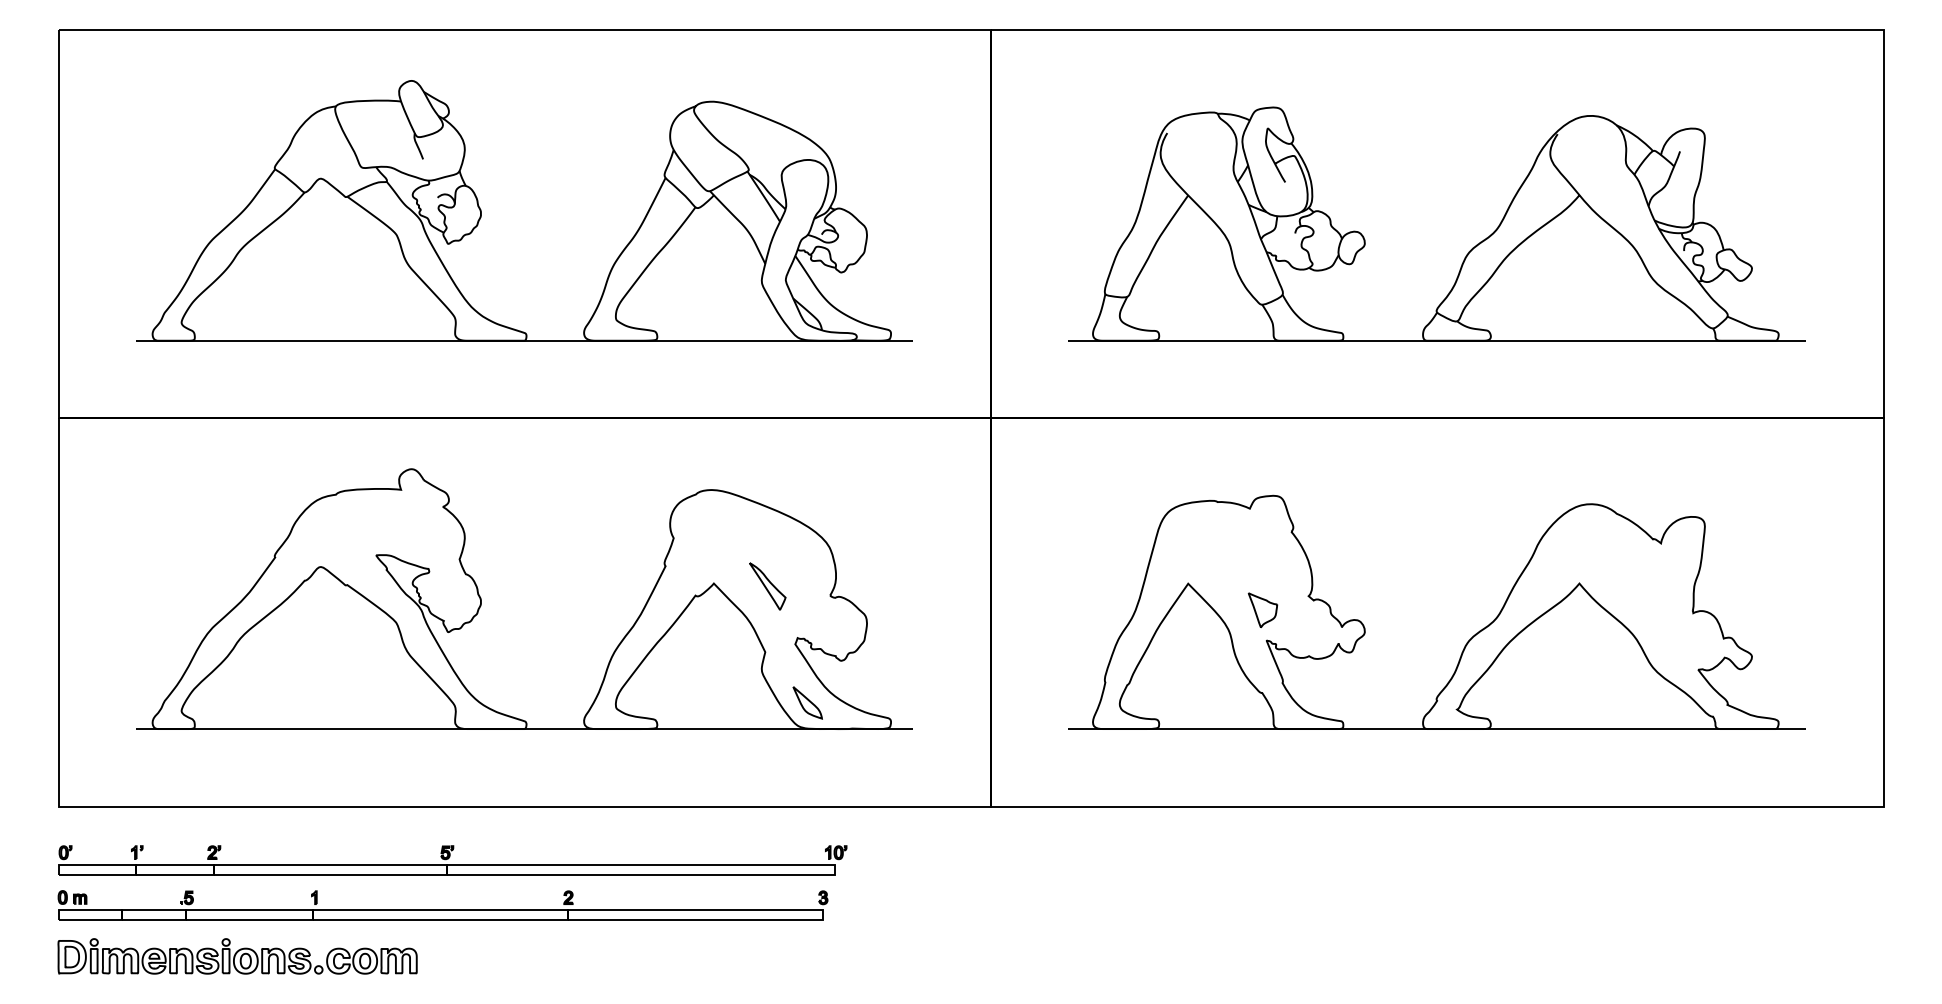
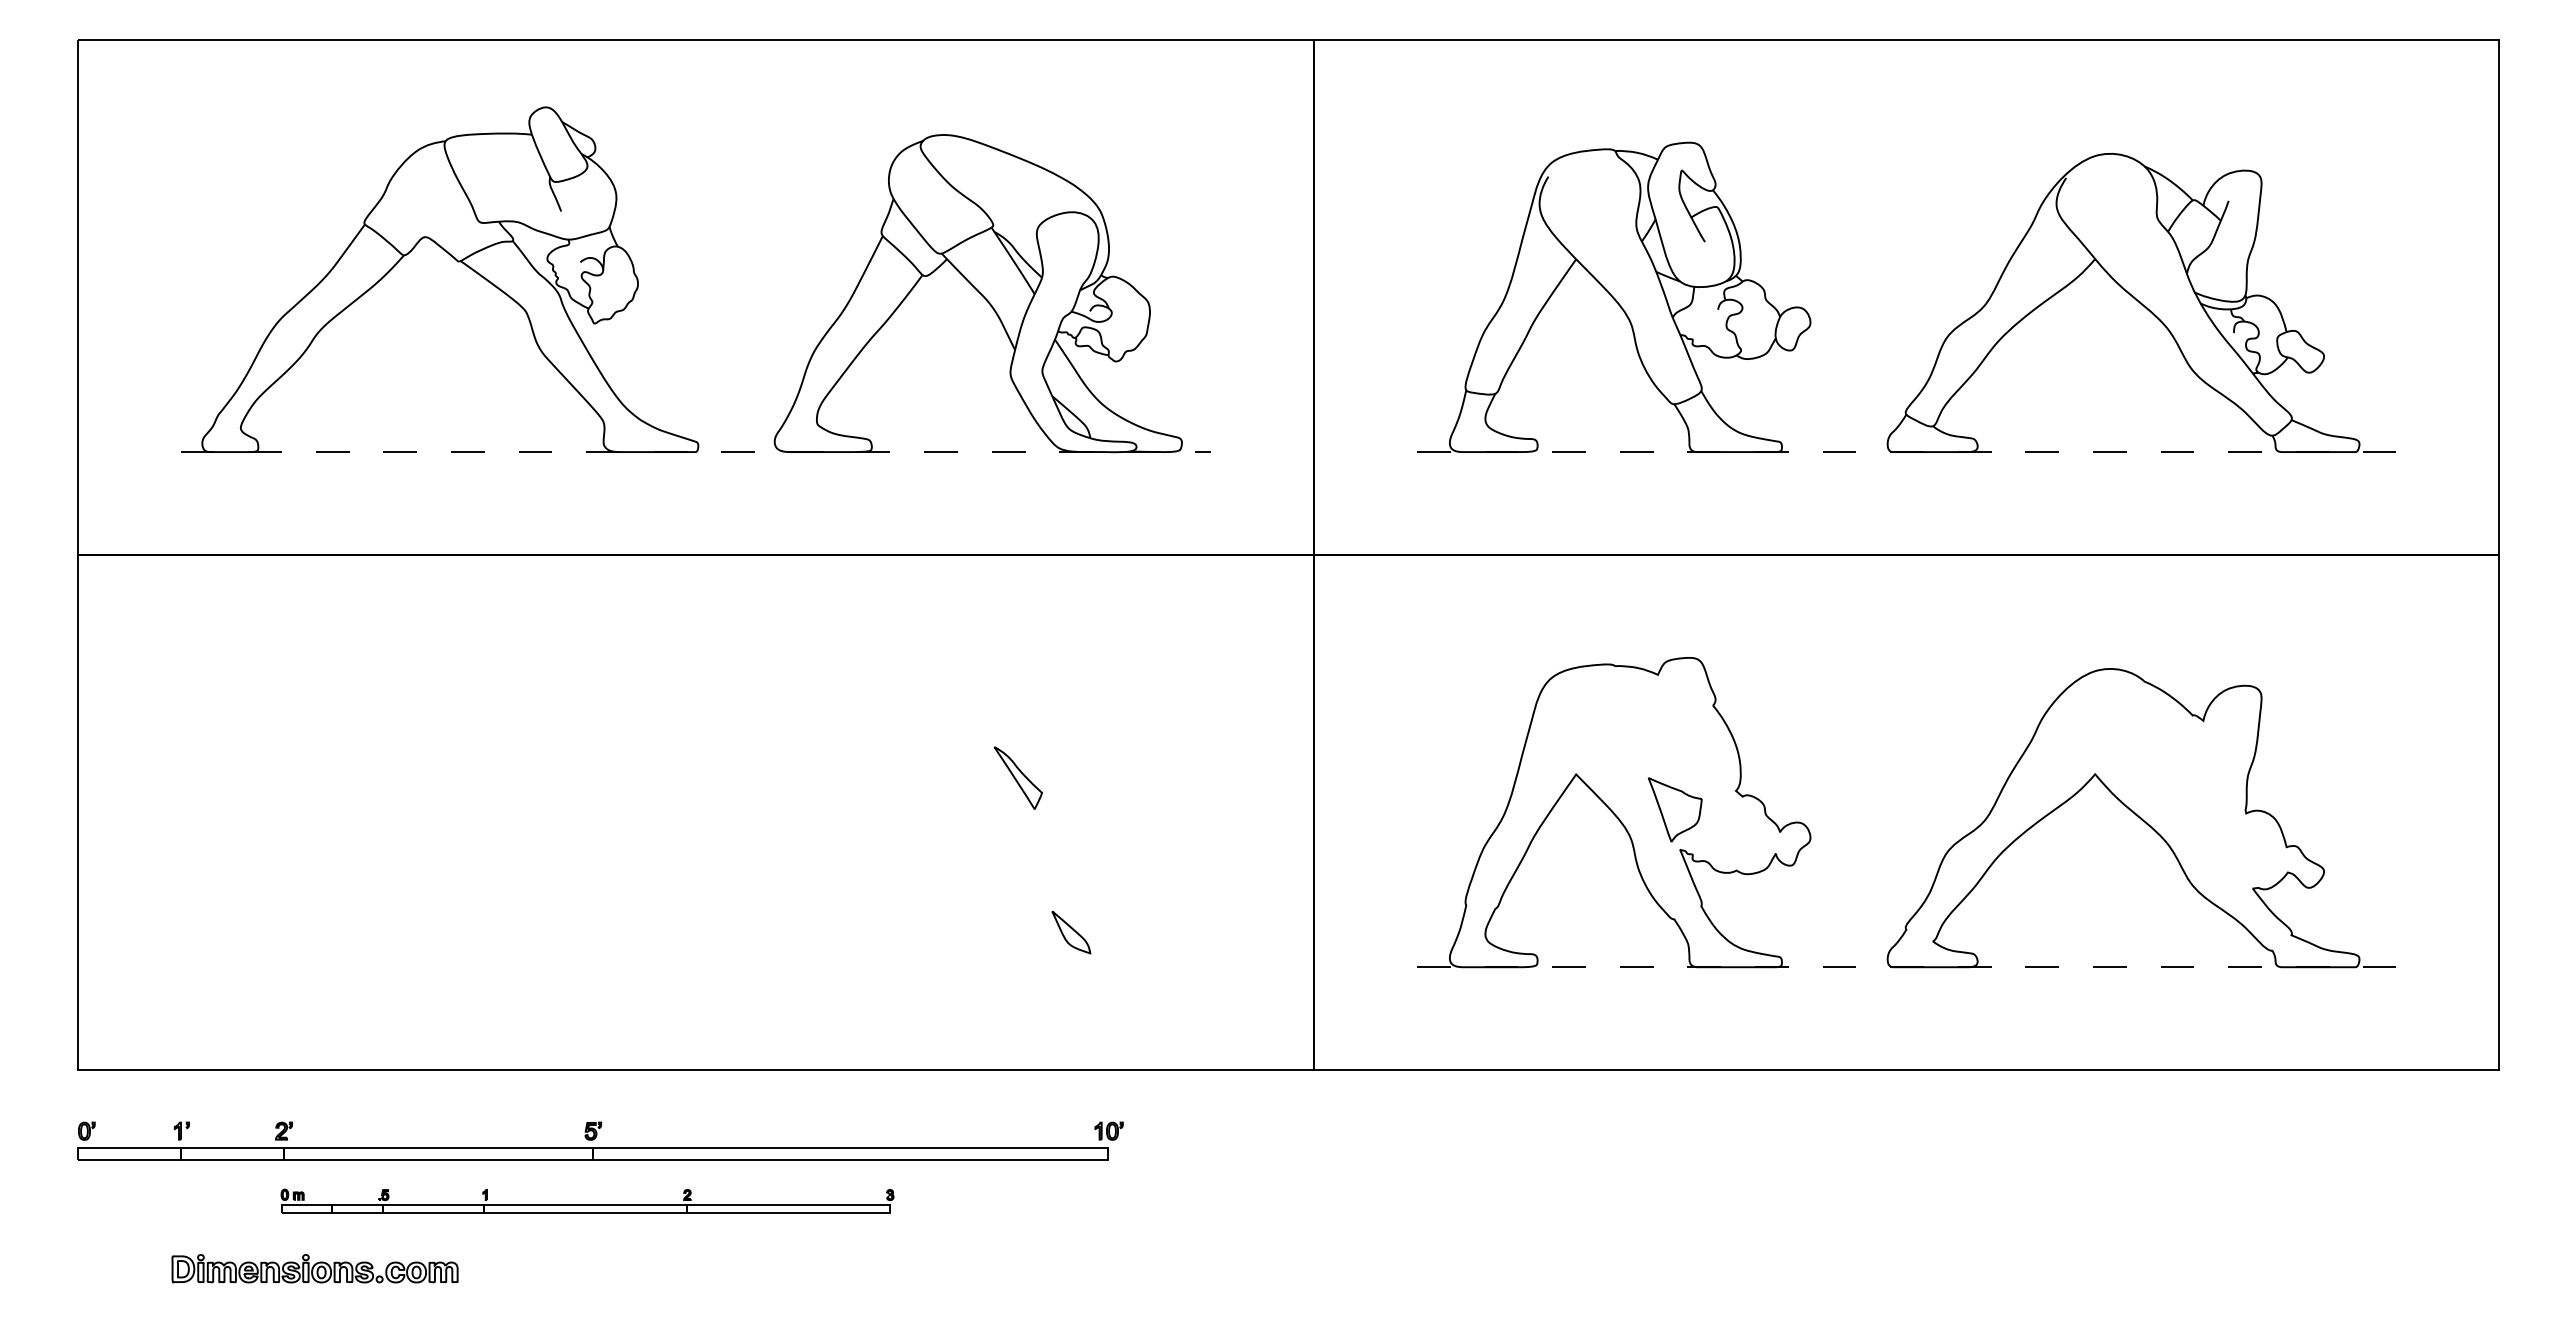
line: (525, 341) -> (696, 452), solid -> dashed
line: (1437, 341) -> (1906, 452), solid -> dashed
part: (481, 598) -> (638, 794), removed
part: (1263, 610) -> (1675, 809), size x1.4
line: (1437, 729) -> (1906, 967), solid -> dashed
part: (442, 904) -> (587, 1200), size x0.6
part: (237, 956) -> (314, 1268), size x0.6

